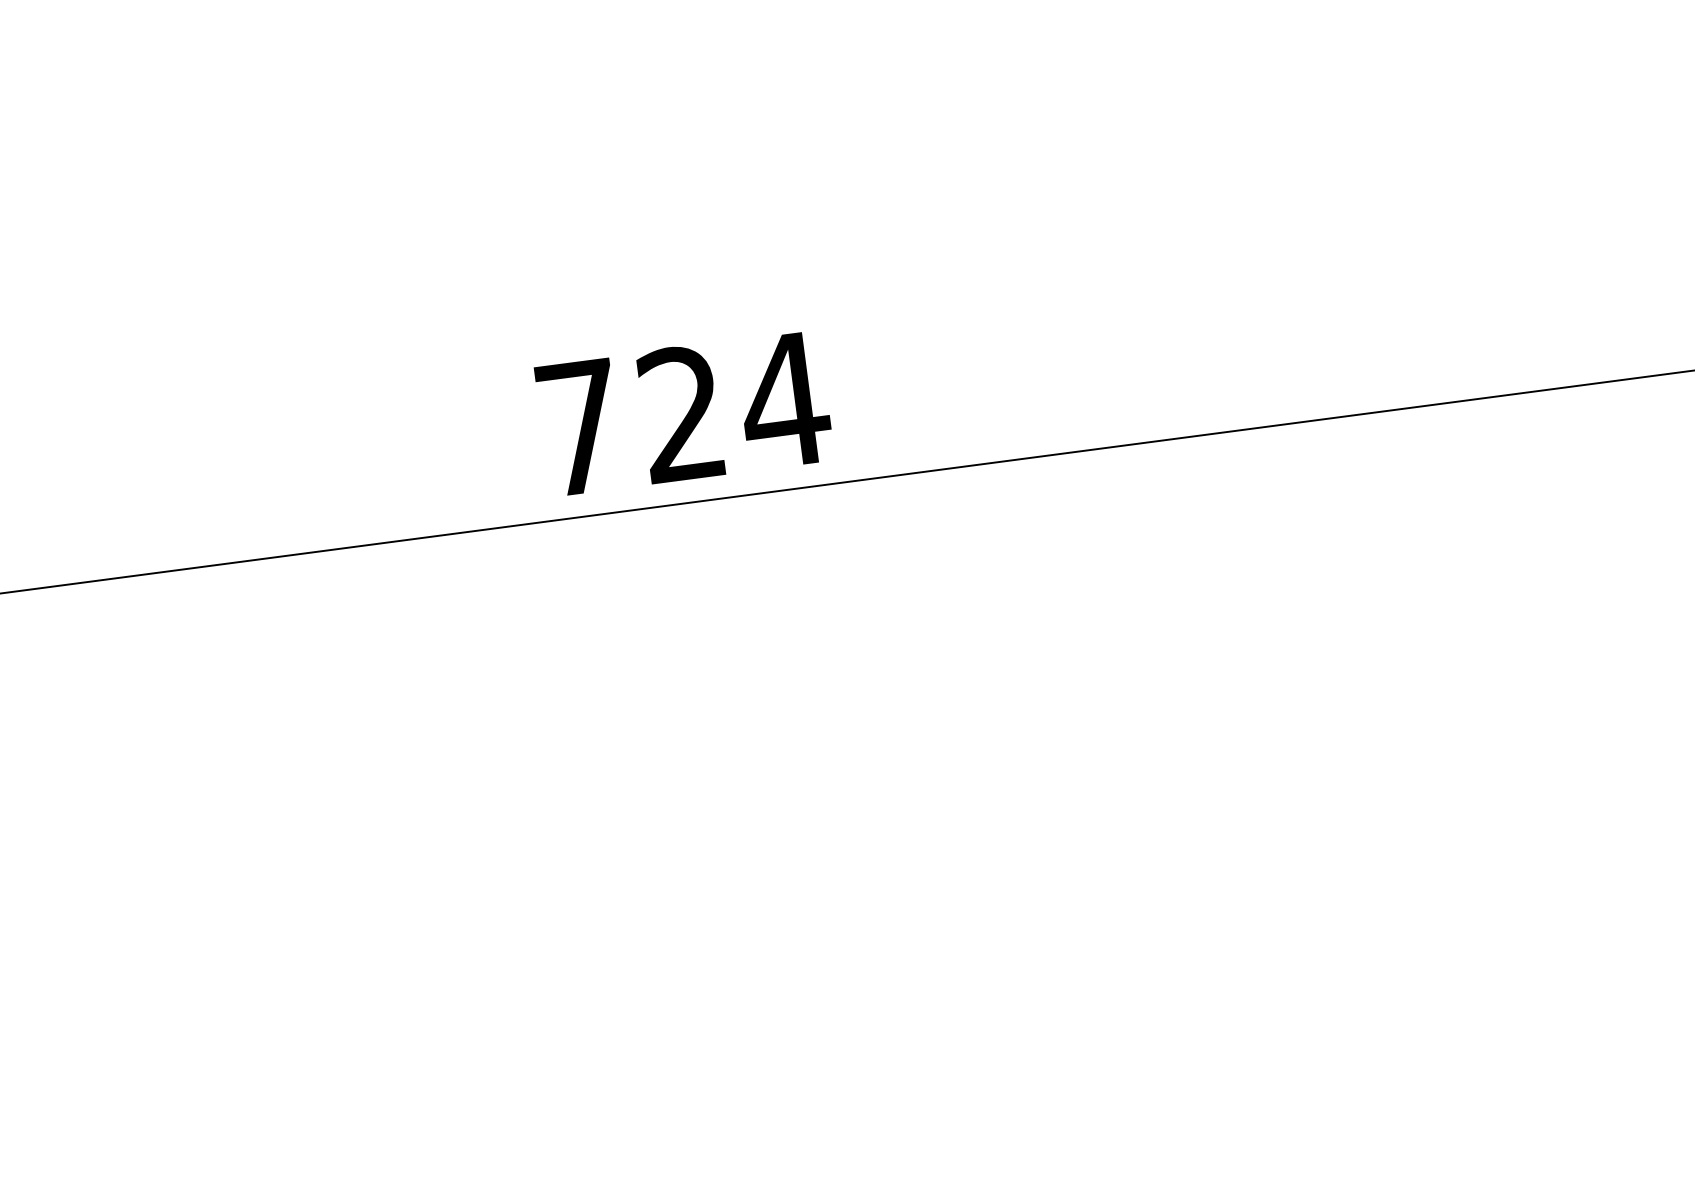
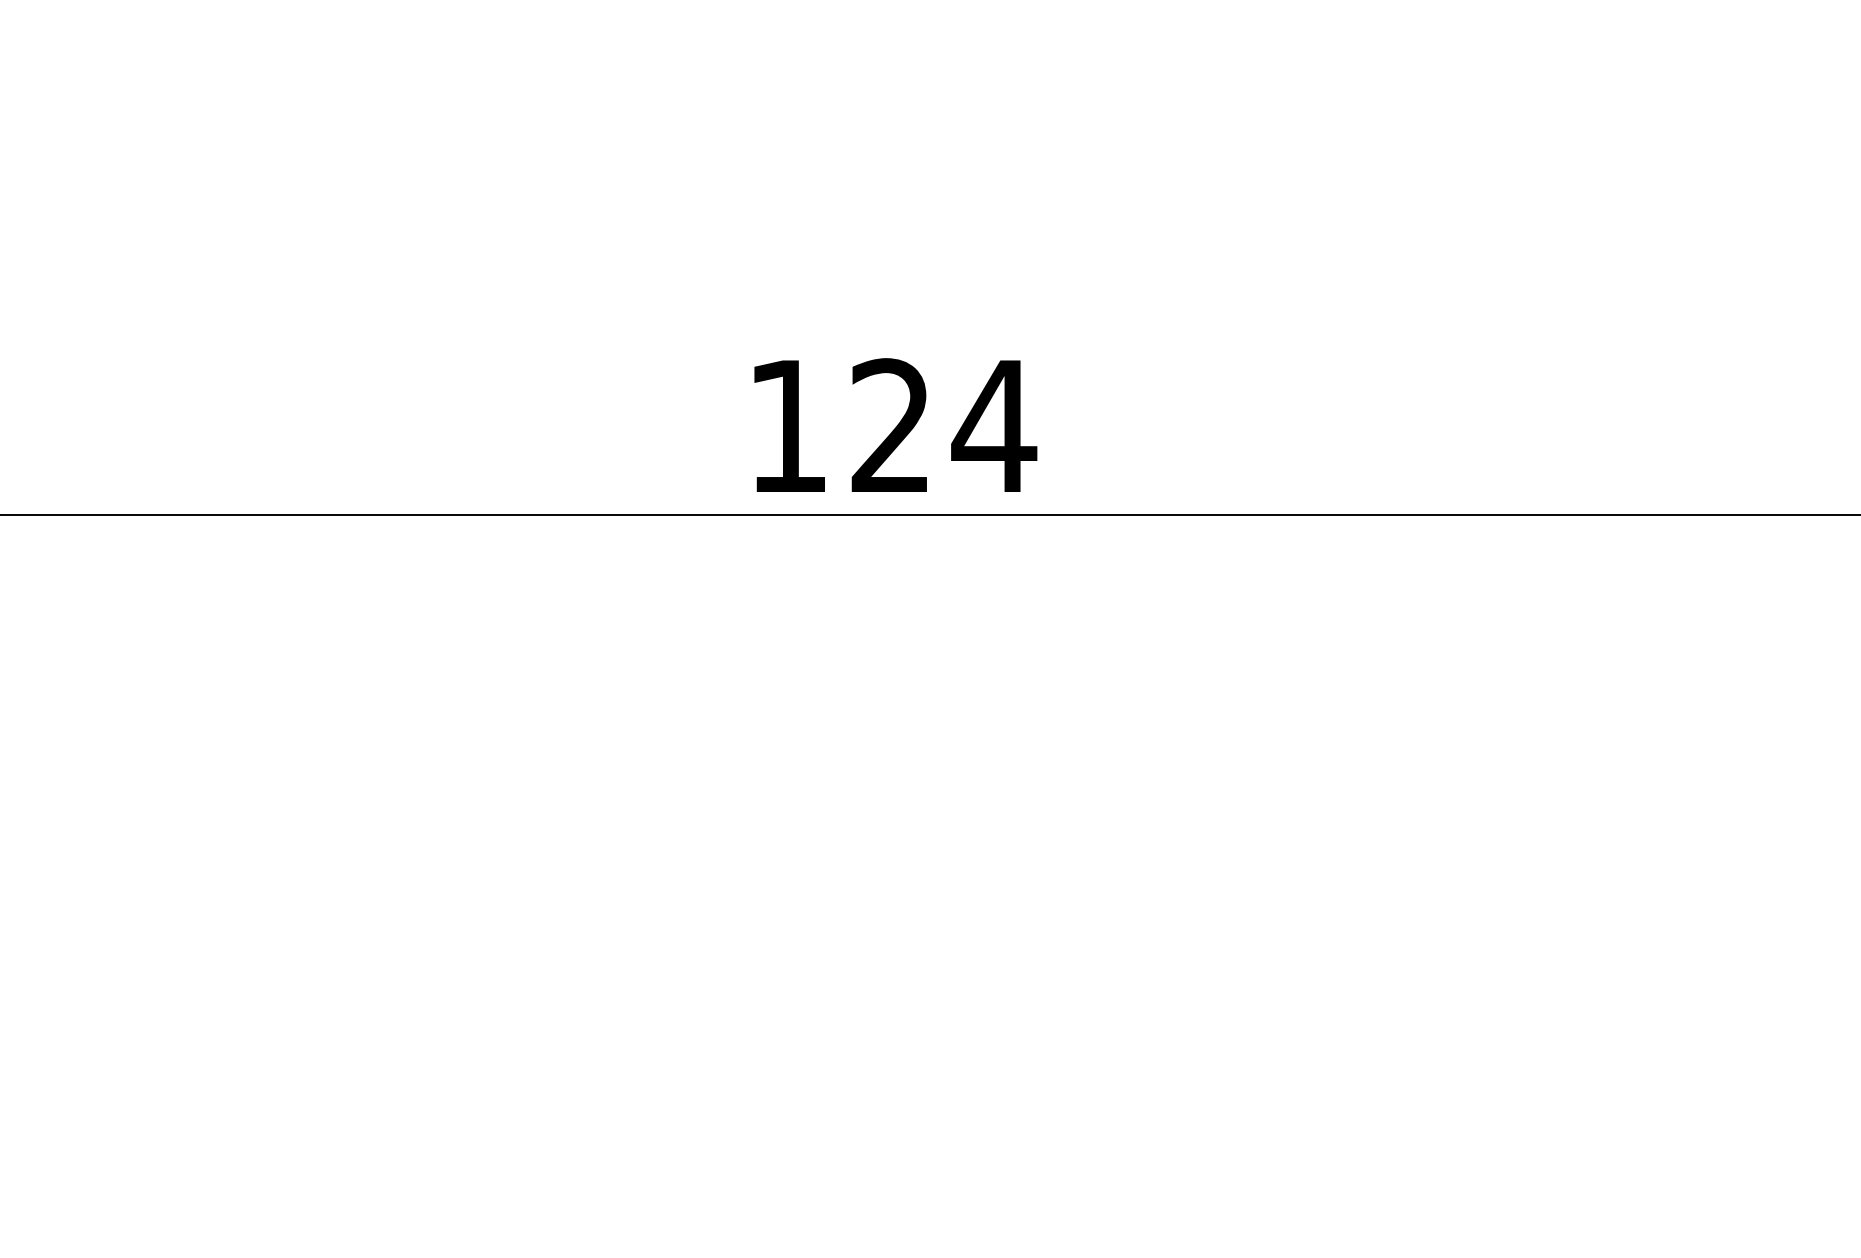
text: (579, 426) -> (787, 425), 724 -> 124

